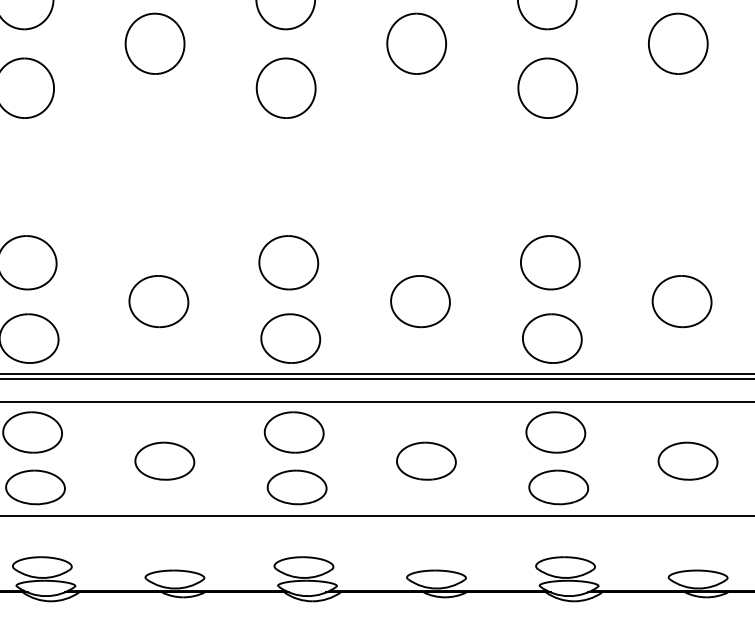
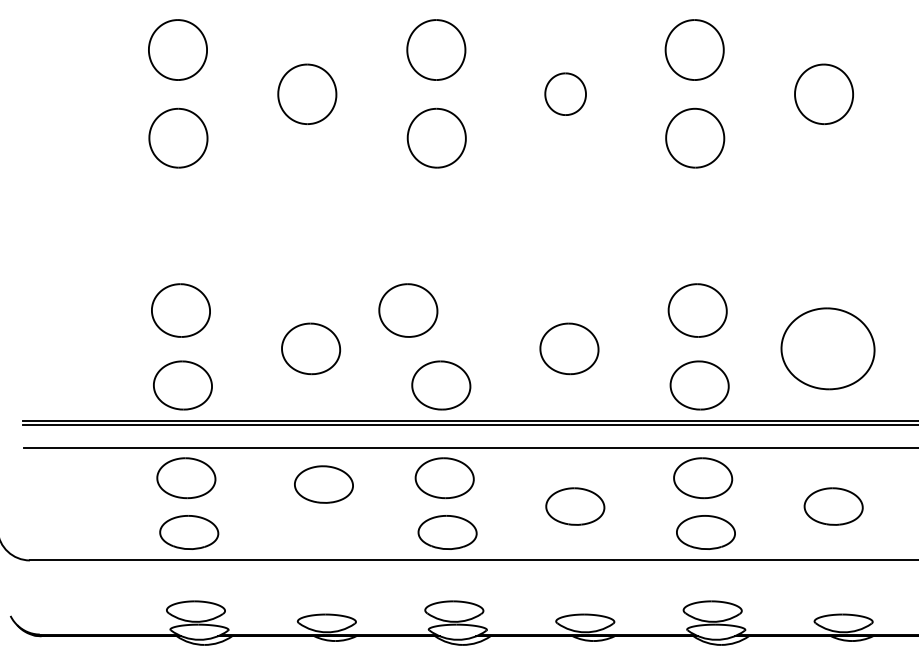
part: (416, 42) -> (565, 93), size x0.7
part: (288, 262) -> (408, 310), moved
part: (681, 301) -> (827, 348), size x1.6
part: (164, 461) -> (323, 484), moved

